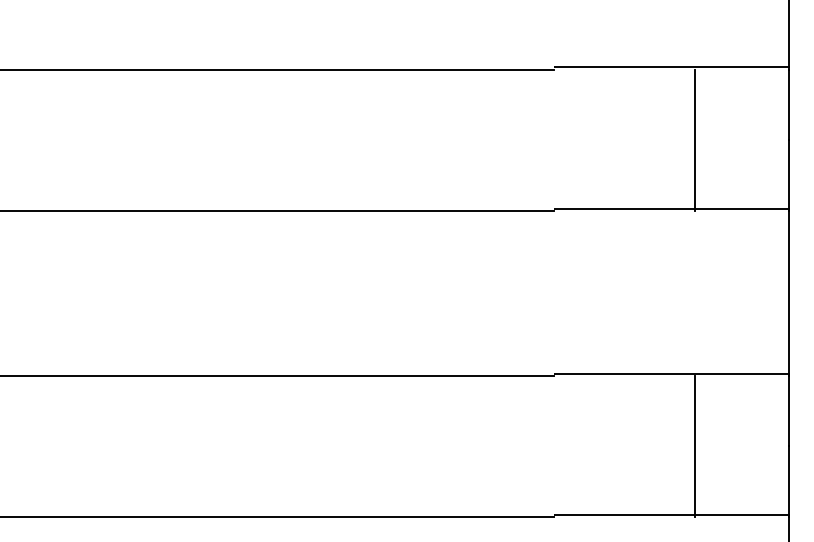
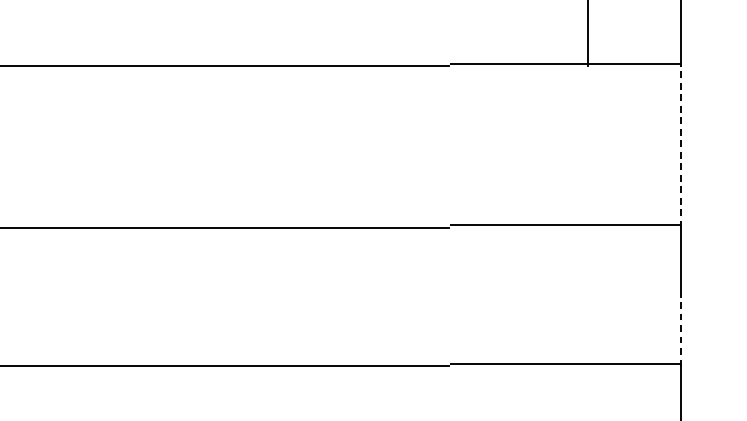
line: (789, 292) -> (680, 145), solid -> dashed
line: (695, 446) -> (588, 297), removed
line: (789, 481) -> (680, 331), solid -> dashed

